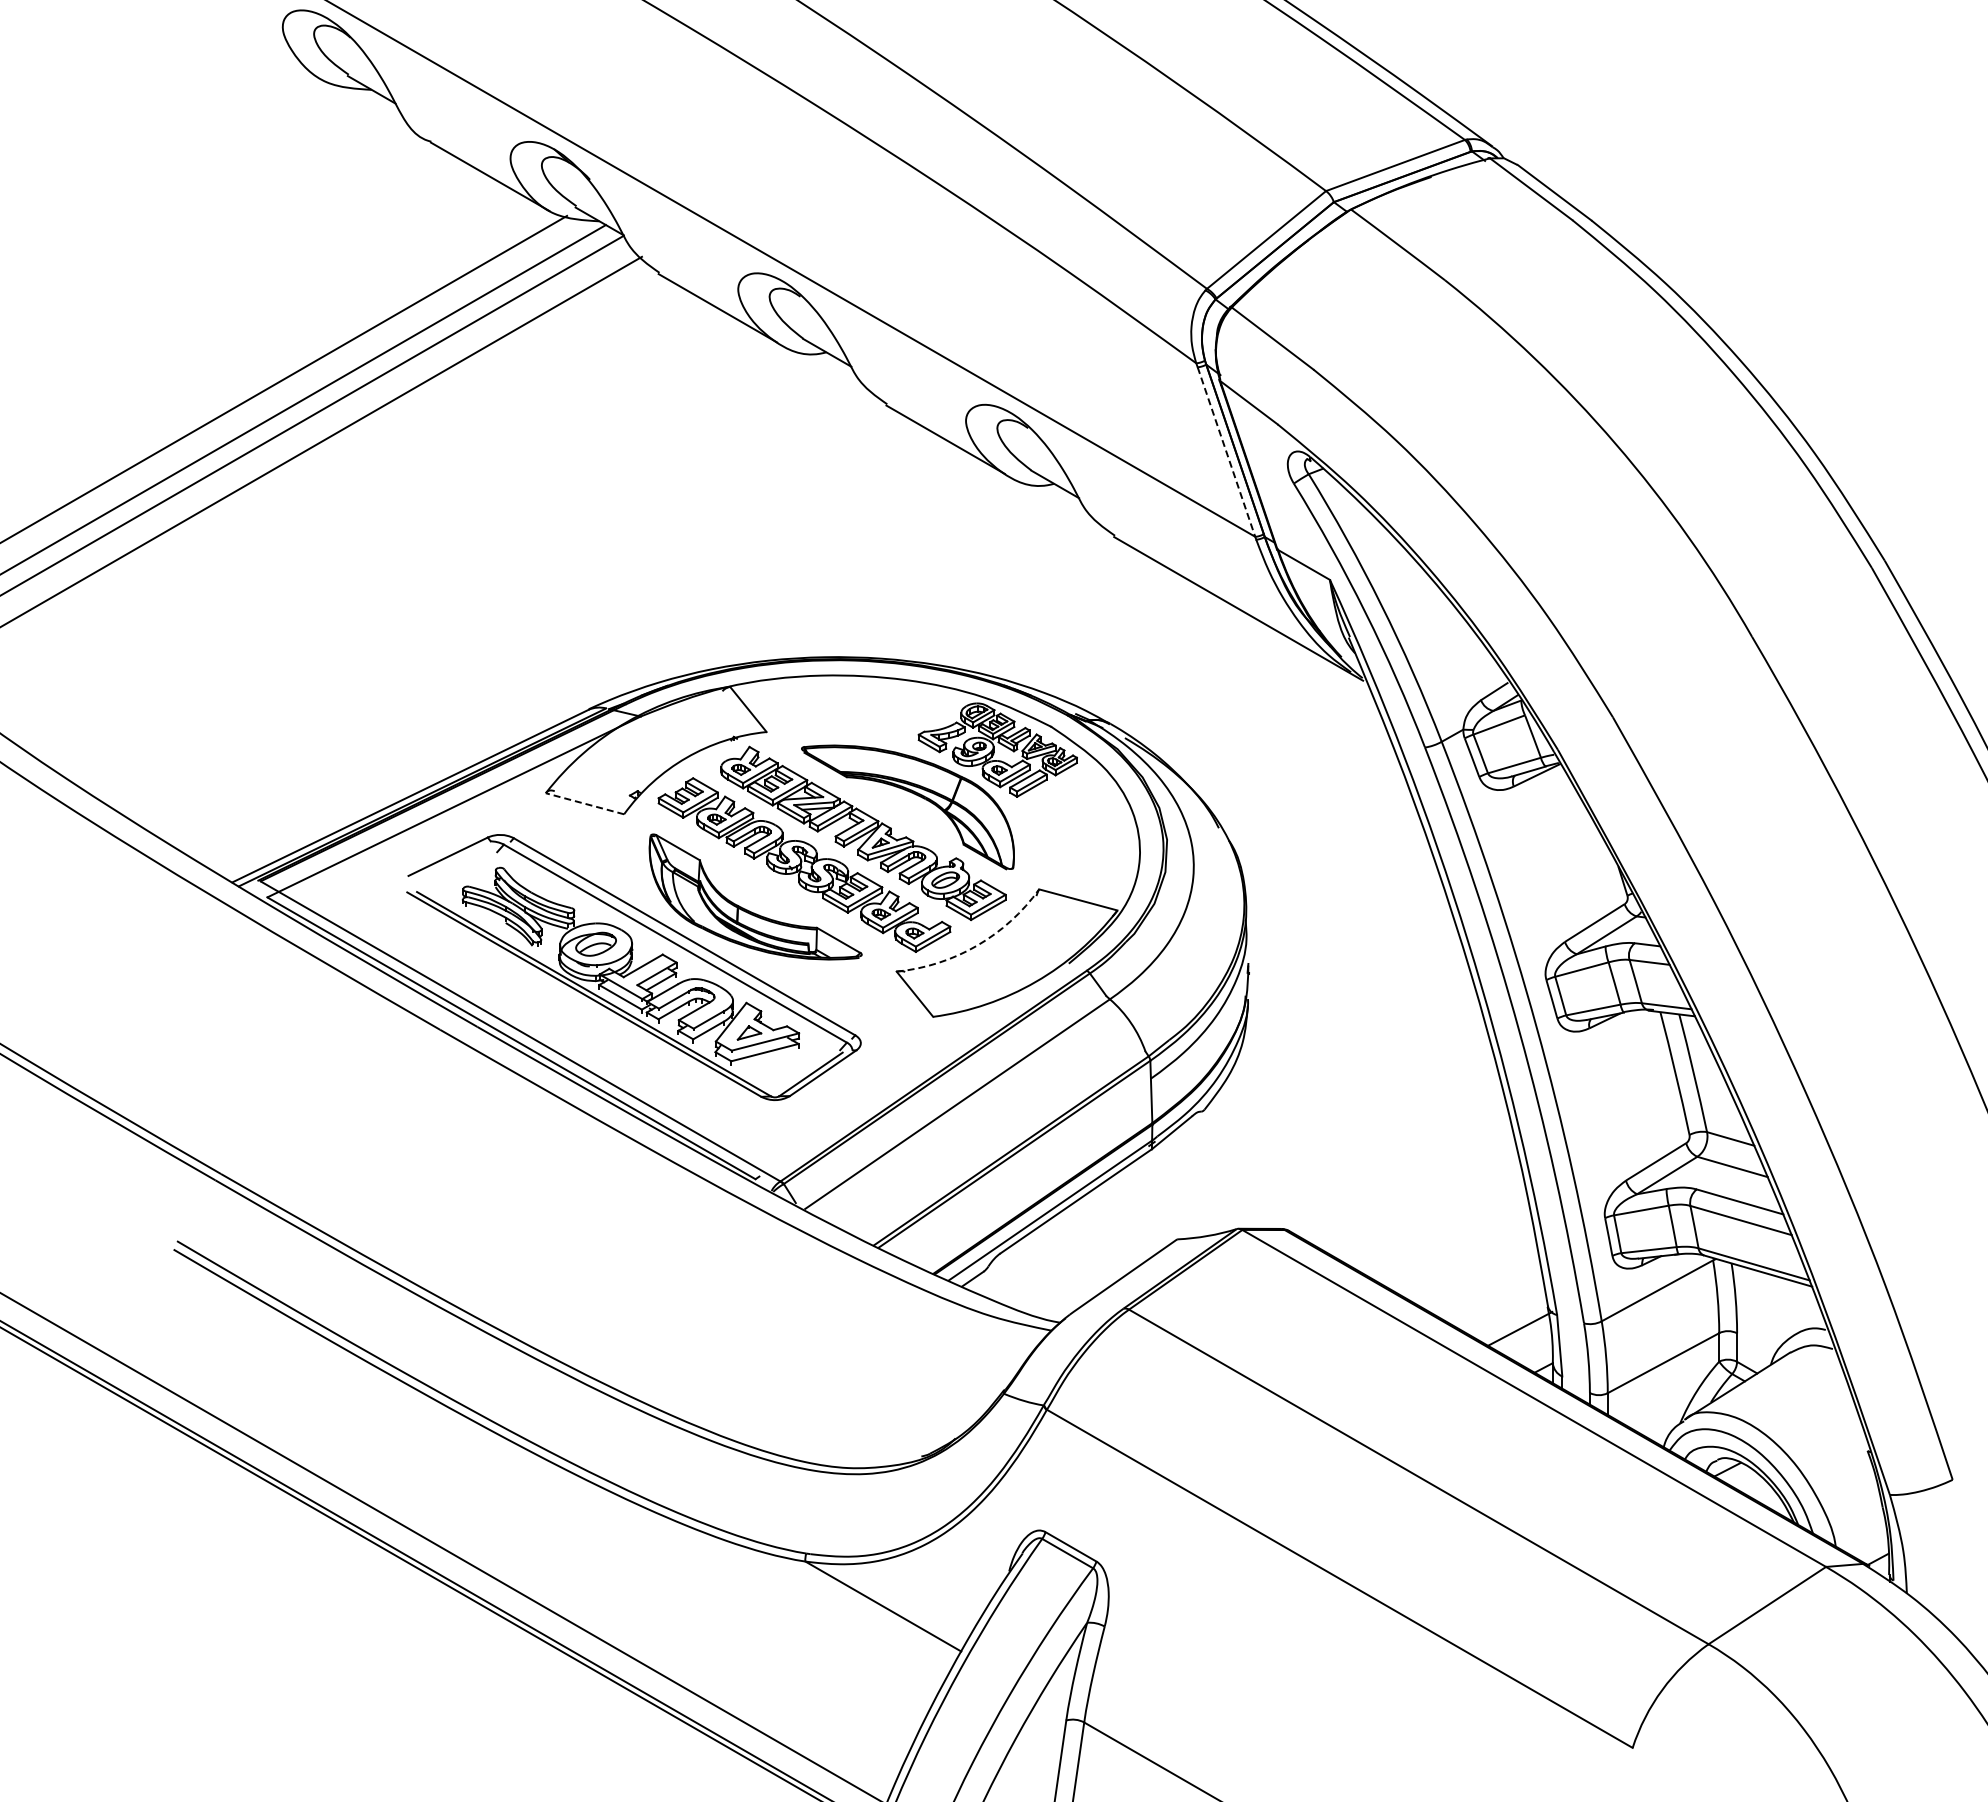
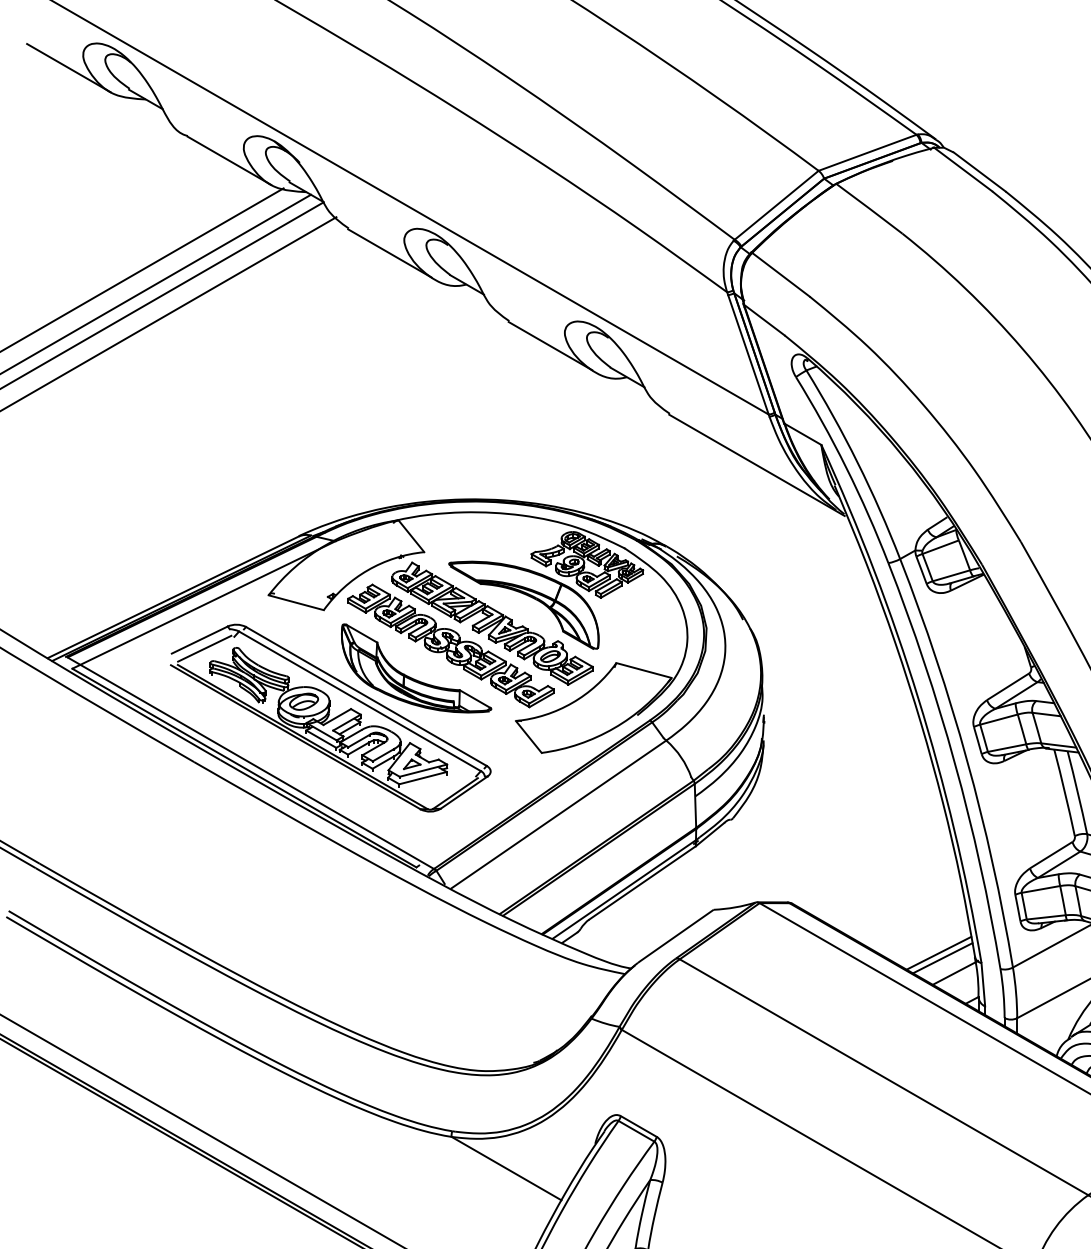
line: (262, 45) -> (68, 68), added
line: (1226, 452) -> (748, 355), dashed -> solid
line: (584, 803) -> (295, 602), dashed -> solid
line: (454, 868) -> (204, 648), added
arc: (976, 945) -> (572, 702), dashed -> solid
line: (1496, 1300) -> (938, 952), added
line: (1501, 1307) -> (942, 957), added

